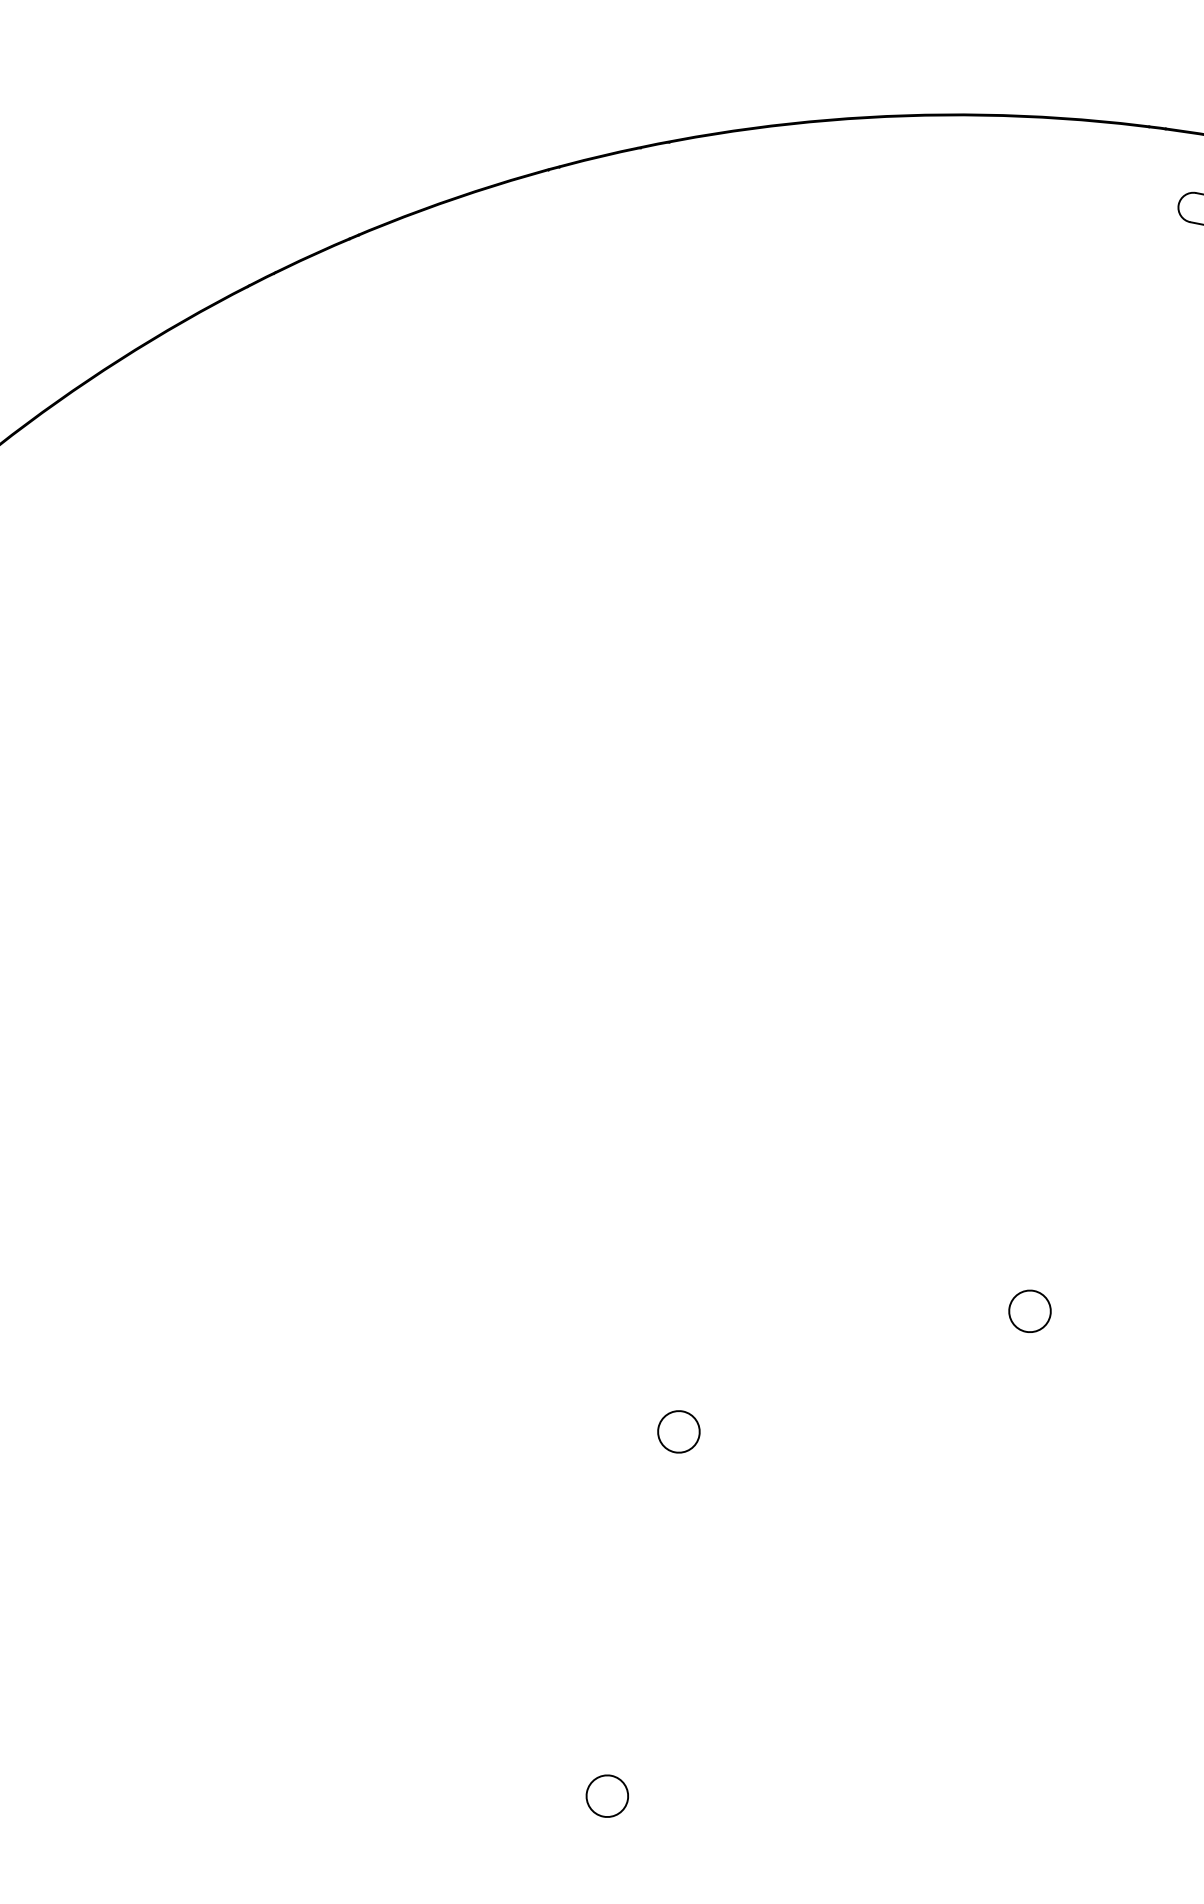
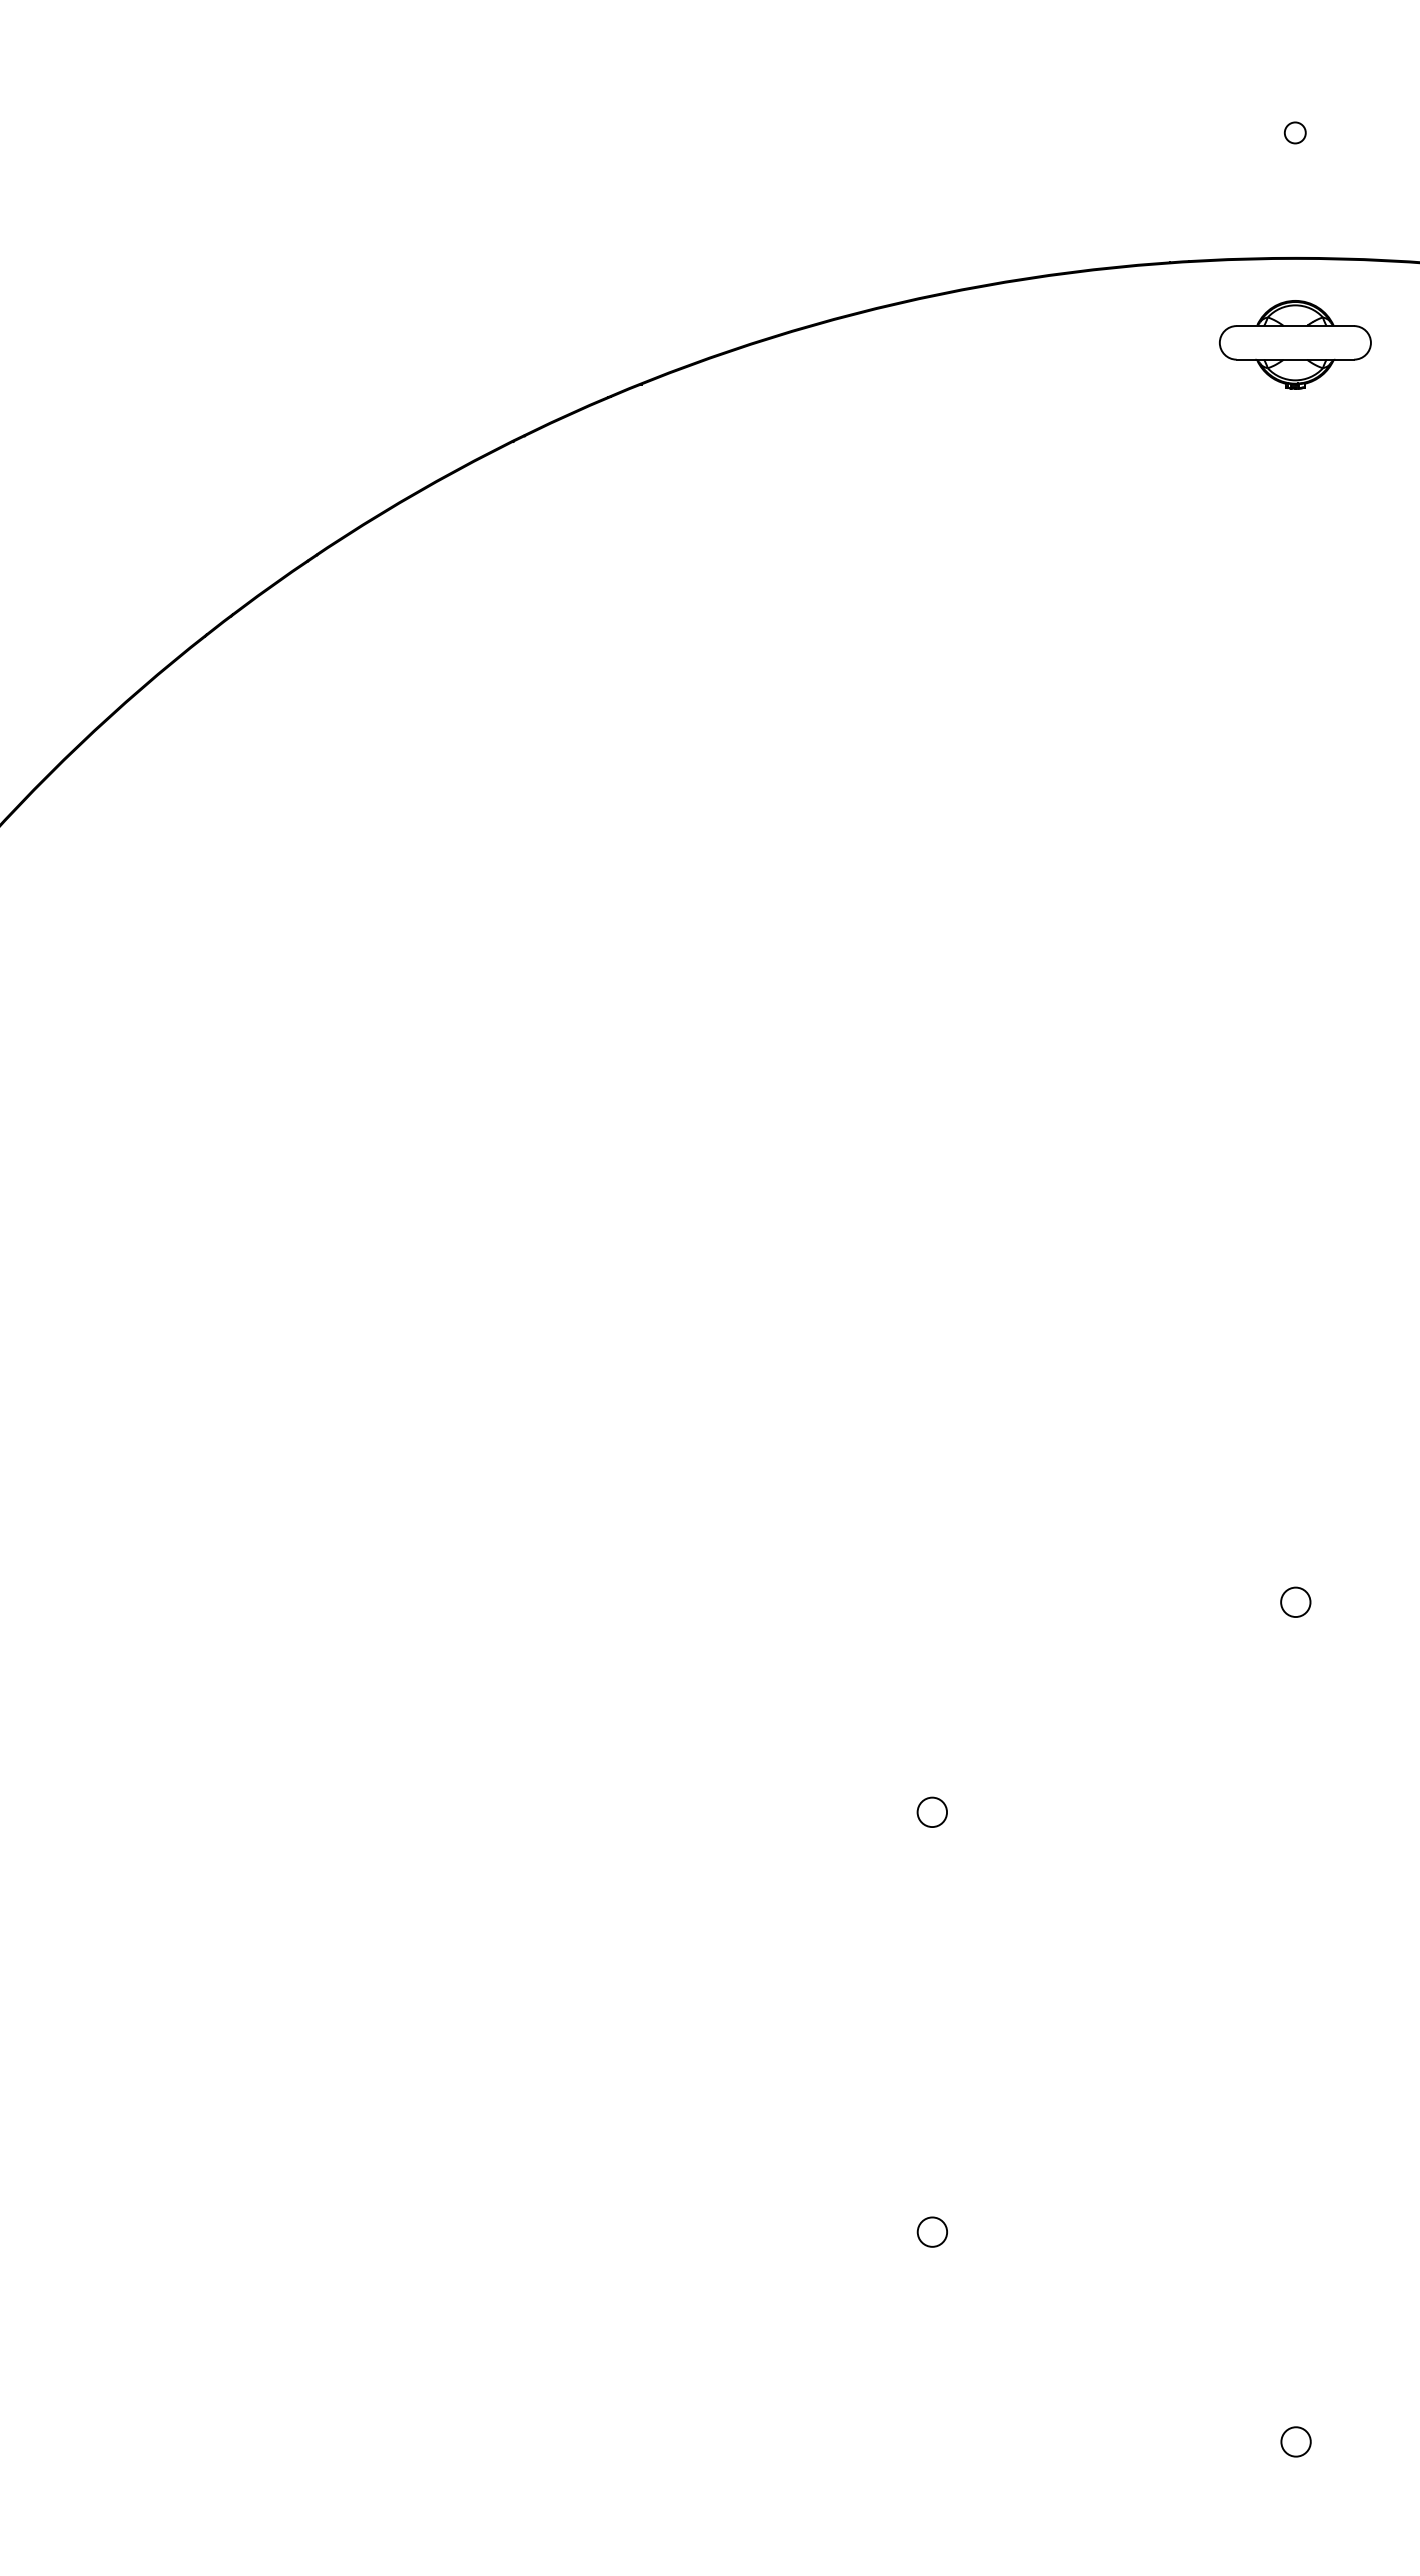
circle: (1030, 1310) -> (1295, 1601), size x0.62
circle: (678, 1430) -> (931, 1811), size x0.62
circle: (607, 1795) -> (932, 2231), size x0.62

